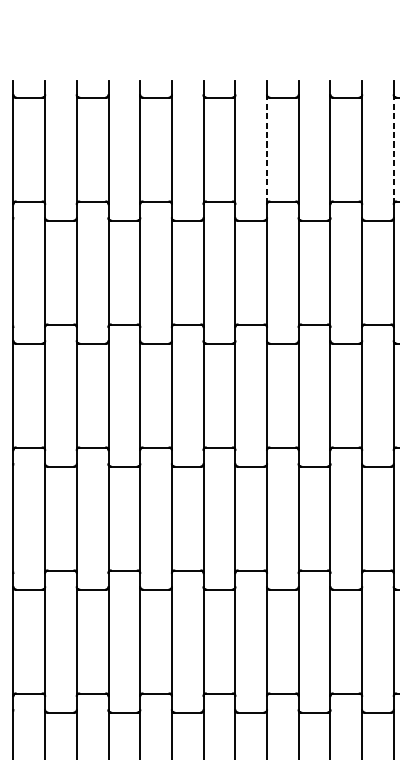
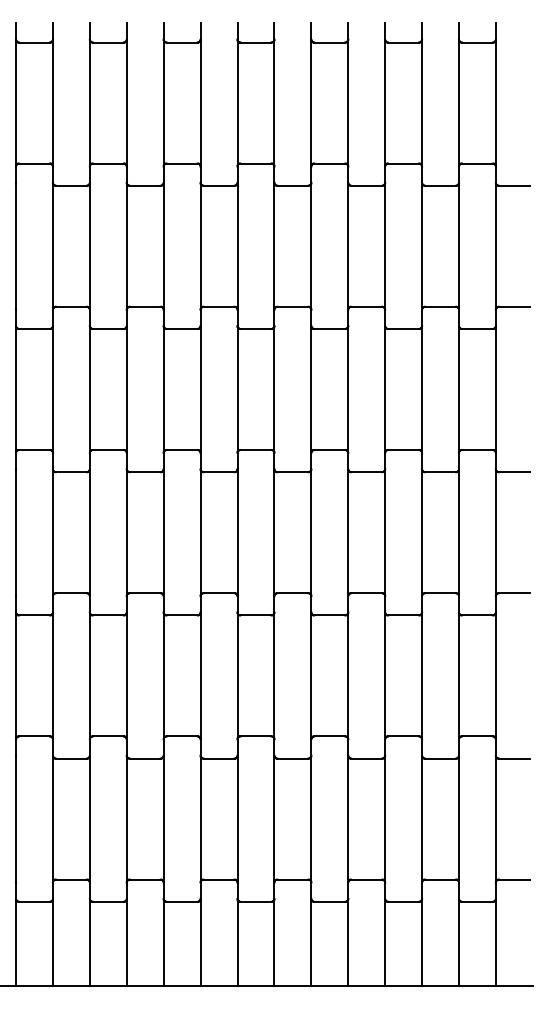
line: (267, 150) -> (311, 103), dashed -> solid
line: (393, 150) -> (458, 103), dashed -> solid

